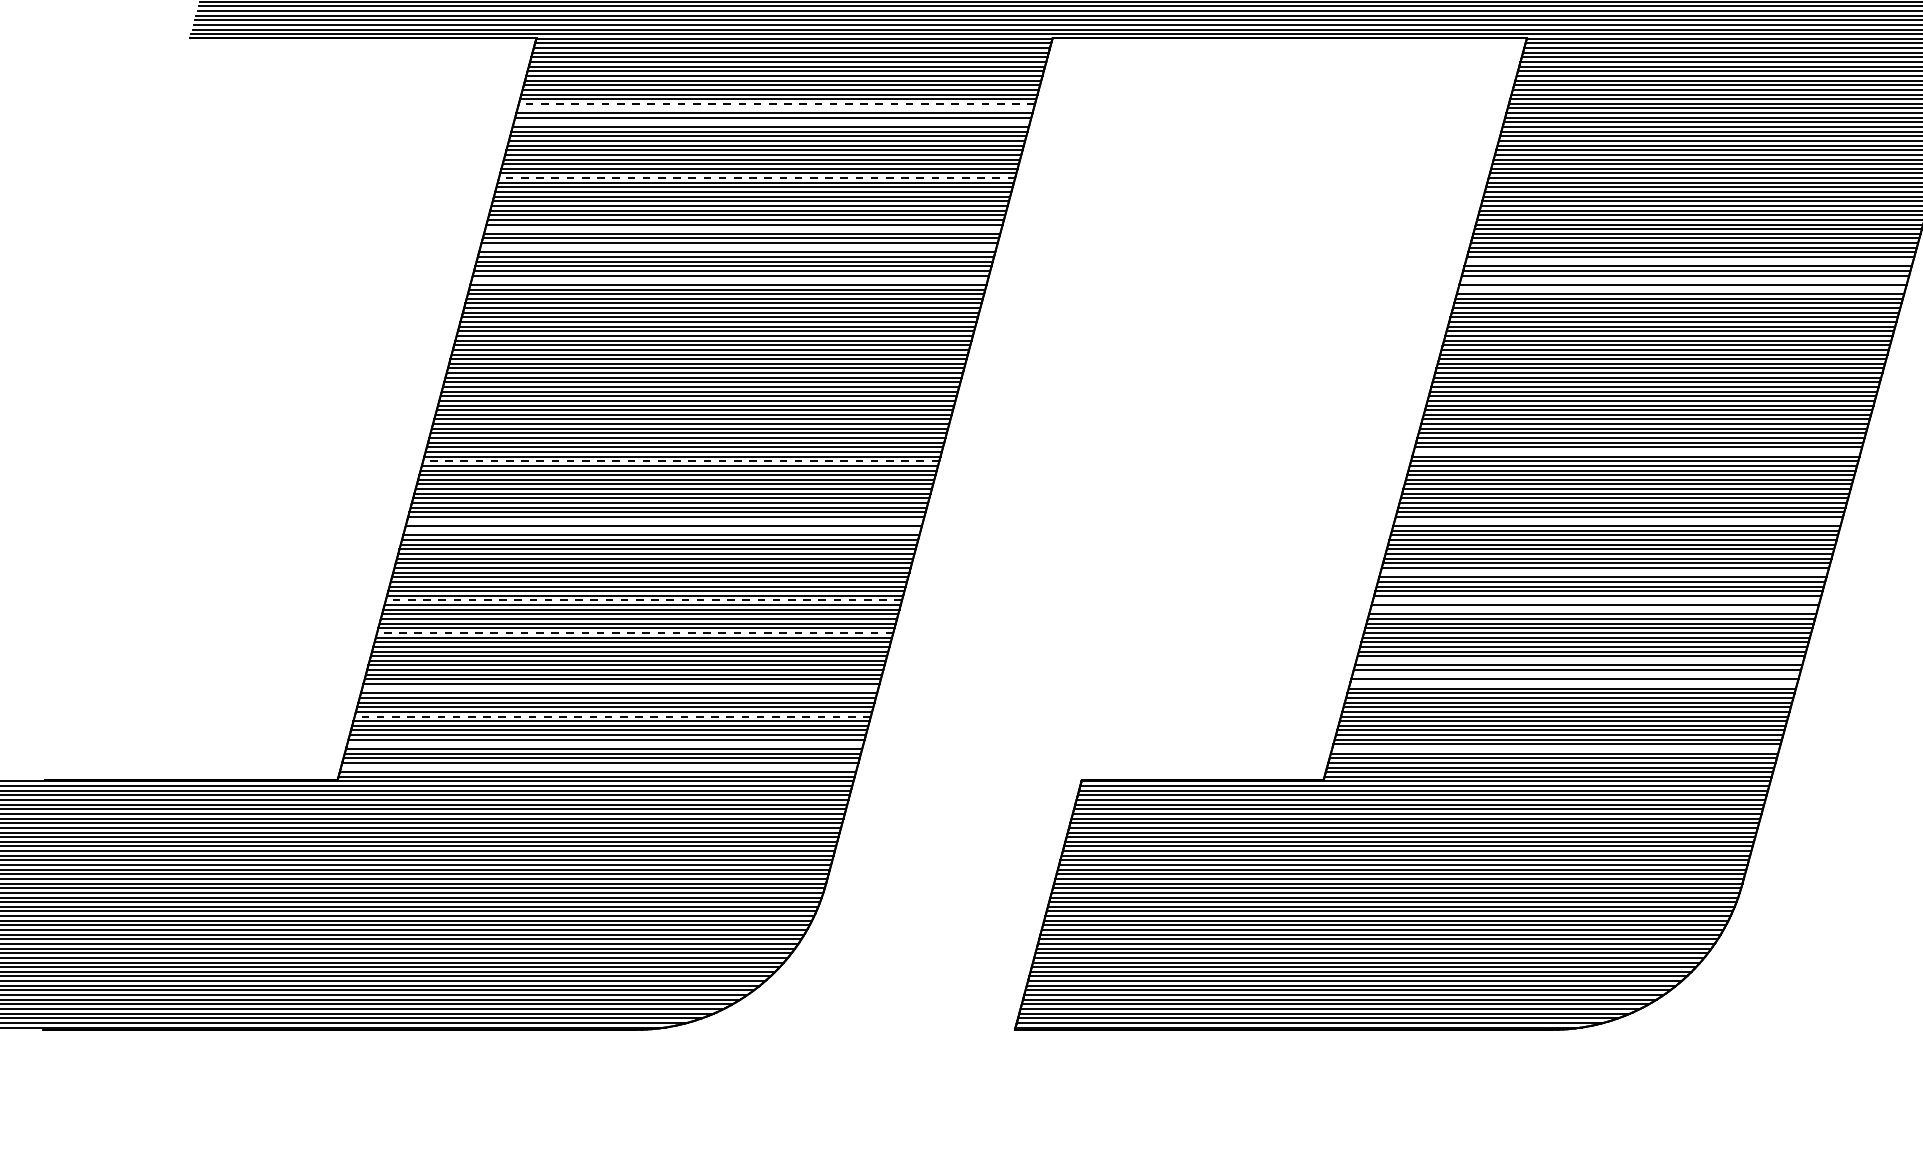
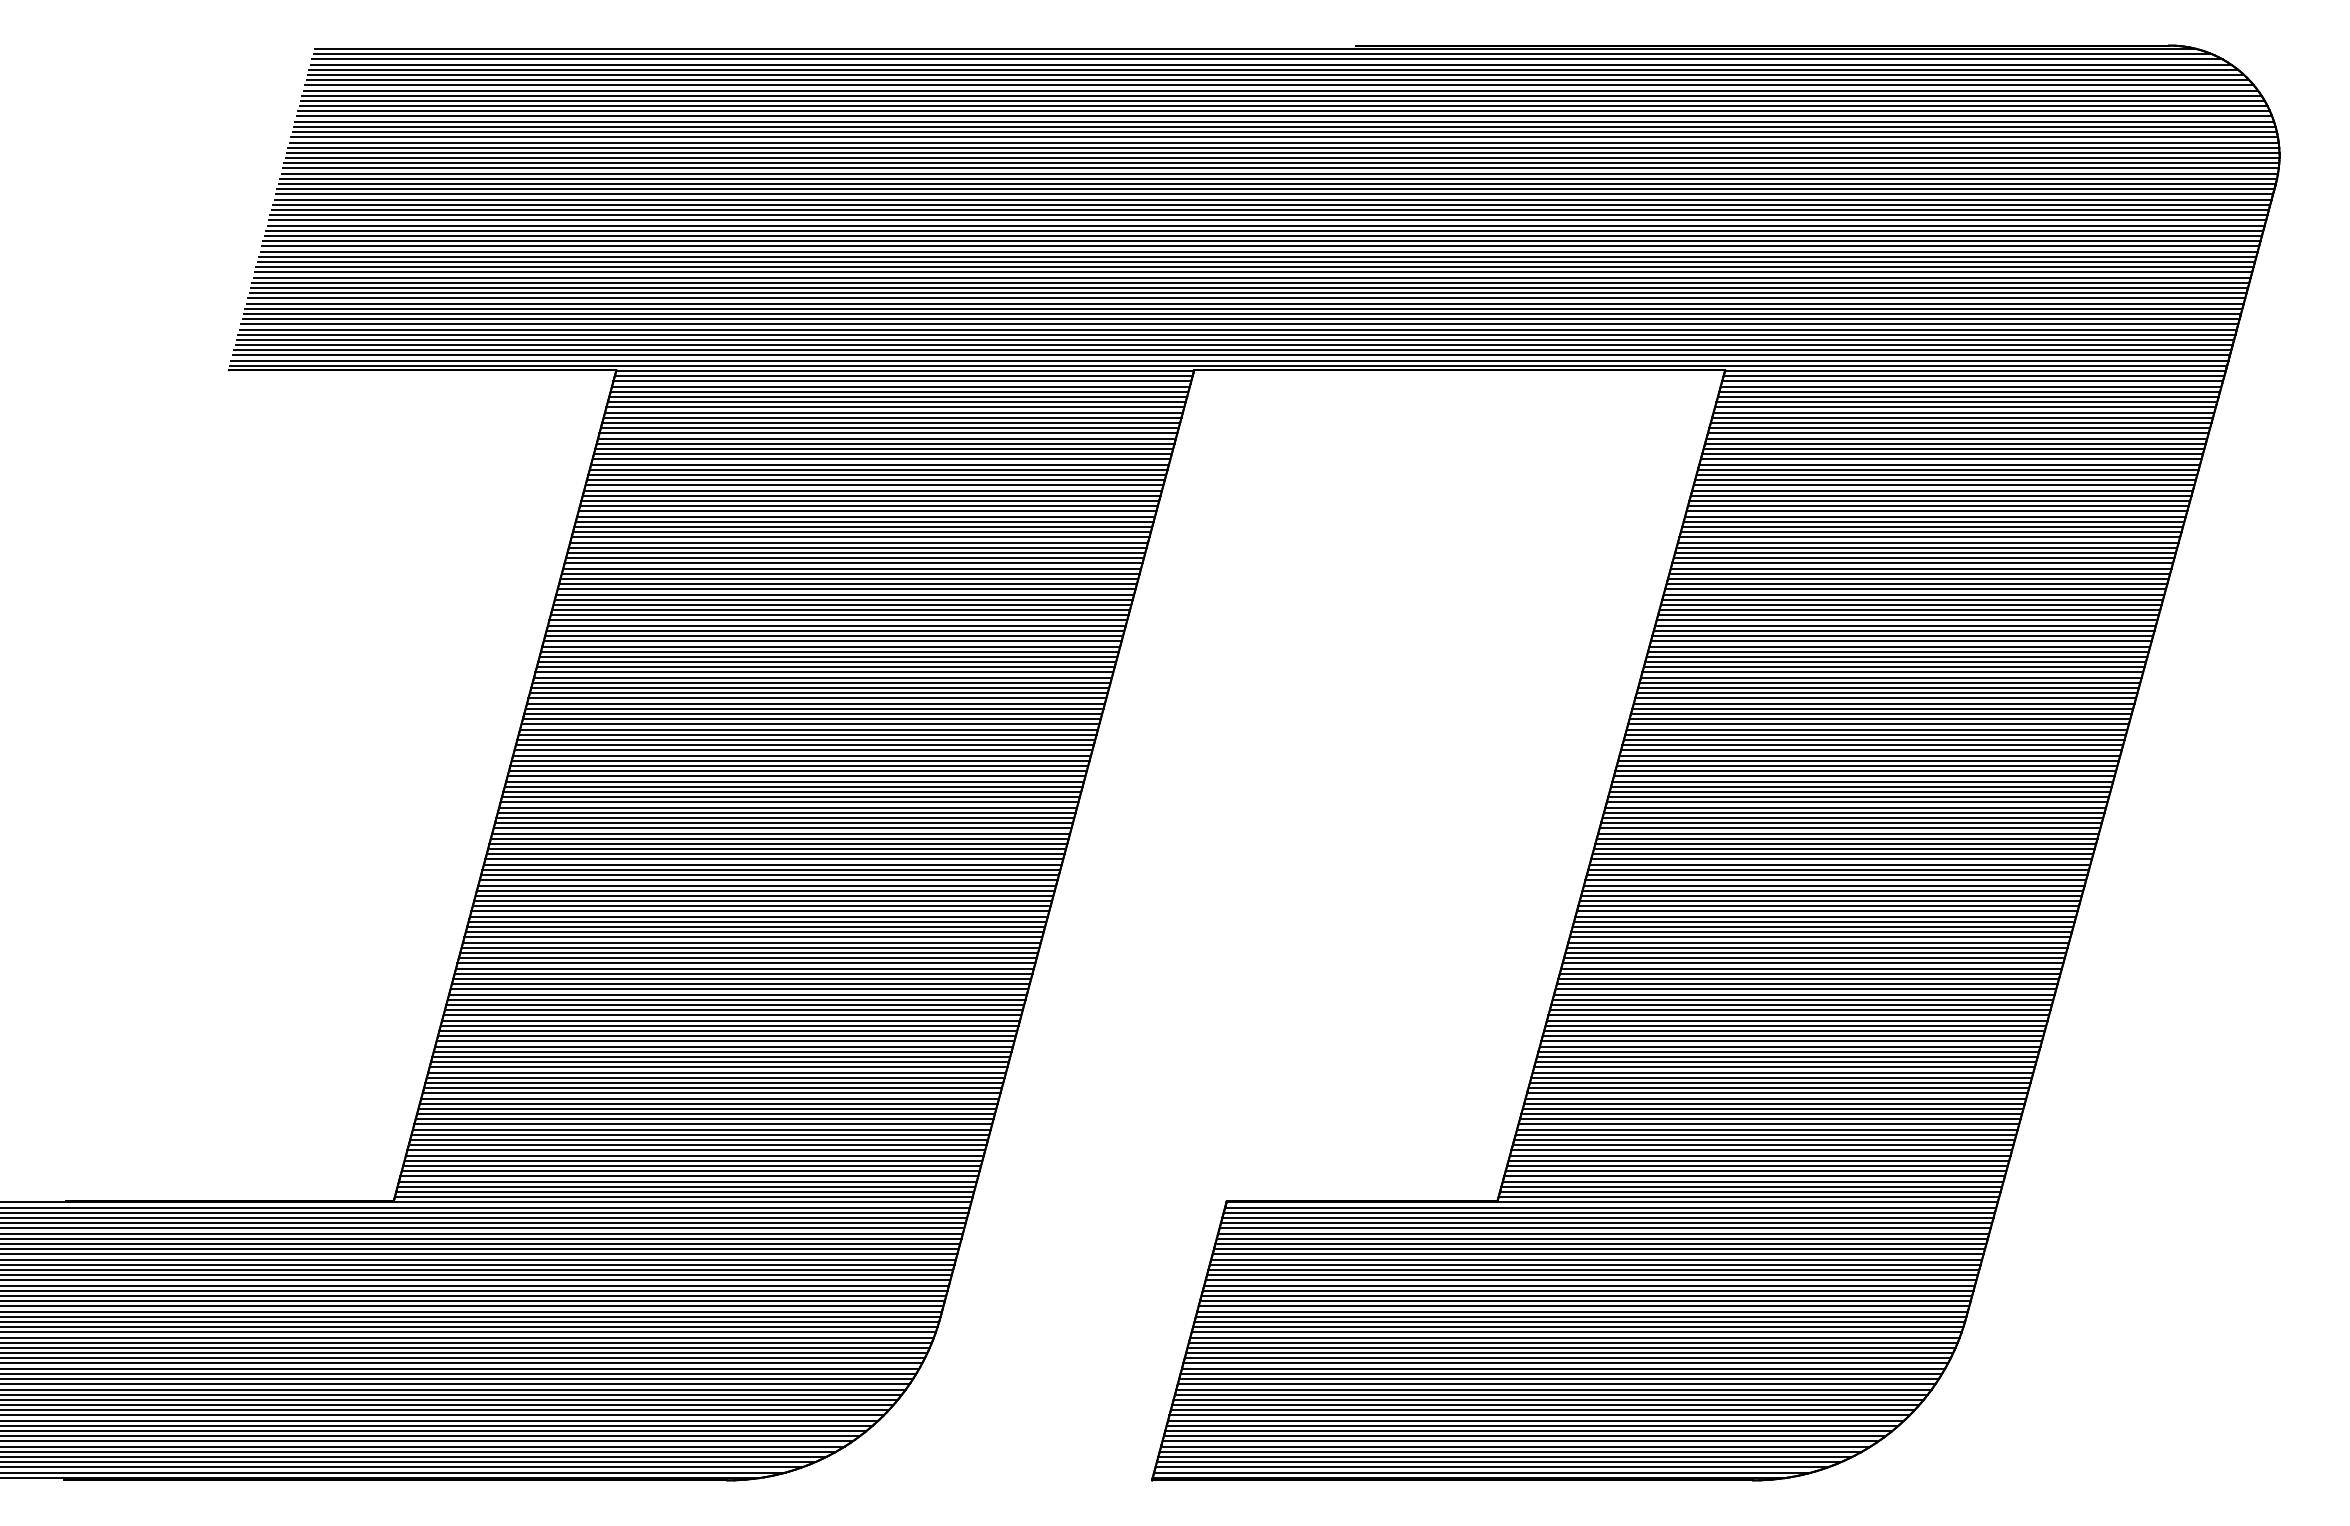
line: (776, 103) -> (885, 443), dashed -> solid
line: (775, 108) -> (884, 449), added
line: (771, 122) -> (879, 464), added
line: (757, 177) -> (863, 526), dashed -> solid
line: (742, 229) -> (847, 584), added
line: (738, 247) -> (842, 604), added
line: (1688, 261) -> (1906, 620), added
line: (729, 280) -> (832, 641), added
line: (1683, 280) -> (1900, 641), added
line: (1681, 289) -> (1898, 651), added
line: (1637, 451) -> (1848, 833), added
line: (681, 460) -> (778, 843), dashed -> solid
line: (665, 521) -> (760, 911), added
line: (1617, 521) -> (1826, 911), added
line: (662, 530) -> (757, 921), added
line: (1604, 572) -> (1811, 968), added
line: (643, 600) -> (736, 999), dashed -> solid
line: (1596, 600) -> (1802, 999), added
line: (1593, 610) -> (1799, 1010), added
line: (634, 633) -> (726, 1036), dashed -> solid
line: (1579, 660) -> (1784, 1067), added
line: (1575, 674) -> (1779, 1082), added
line: (1573, 684) -> (1777, 1093), added
line: (620, 688) -> (710, 1098), added
line: (612, 716) -> (701, 1129), dashed -> solid
line: (605, 744) -> (693, 1160), added
line: (1555, 749) -> (1757, 1166), added
line: (599, 767) -> (686, 1186), added

